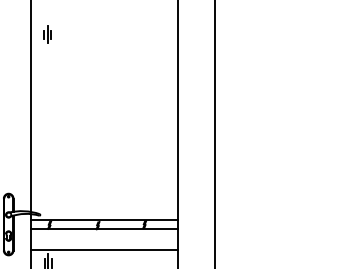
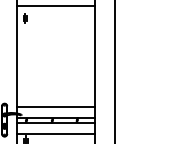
line: (103, 10) -> (55, 5), added
line: (103, 199) -> (55, 106), added

